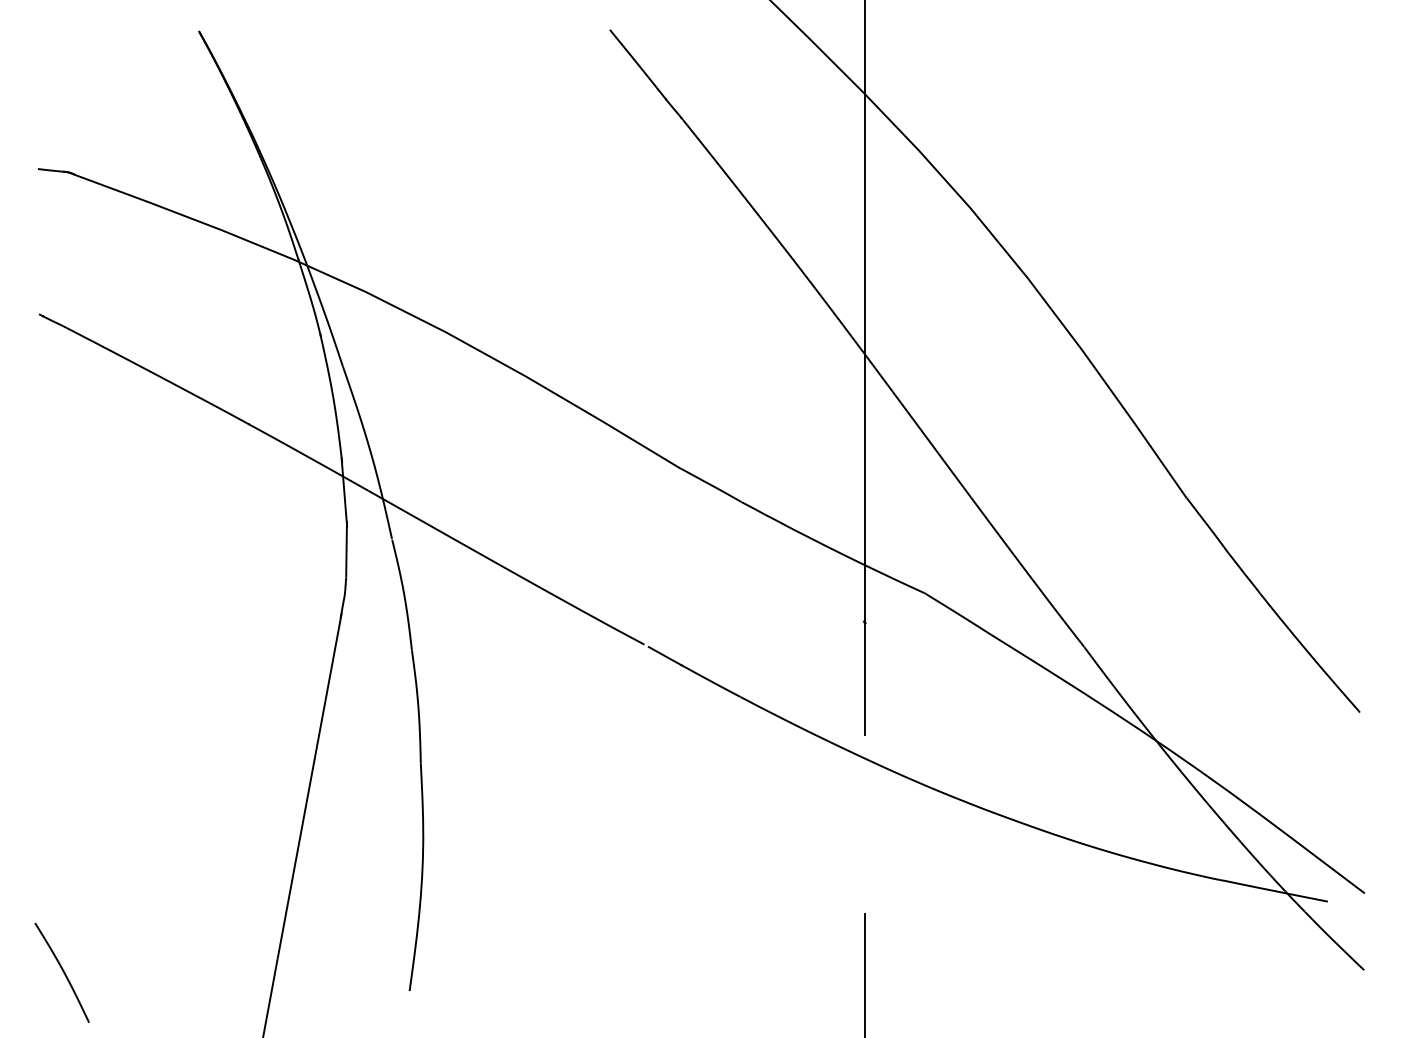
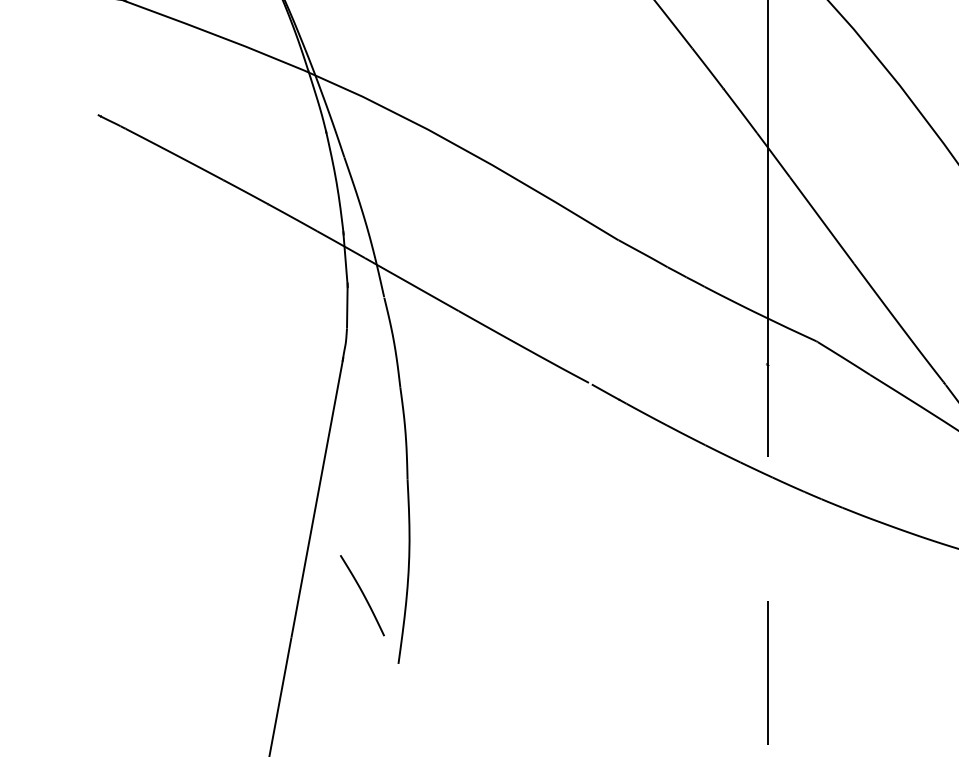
curve: (62, 971) -> (362, 594), moved

